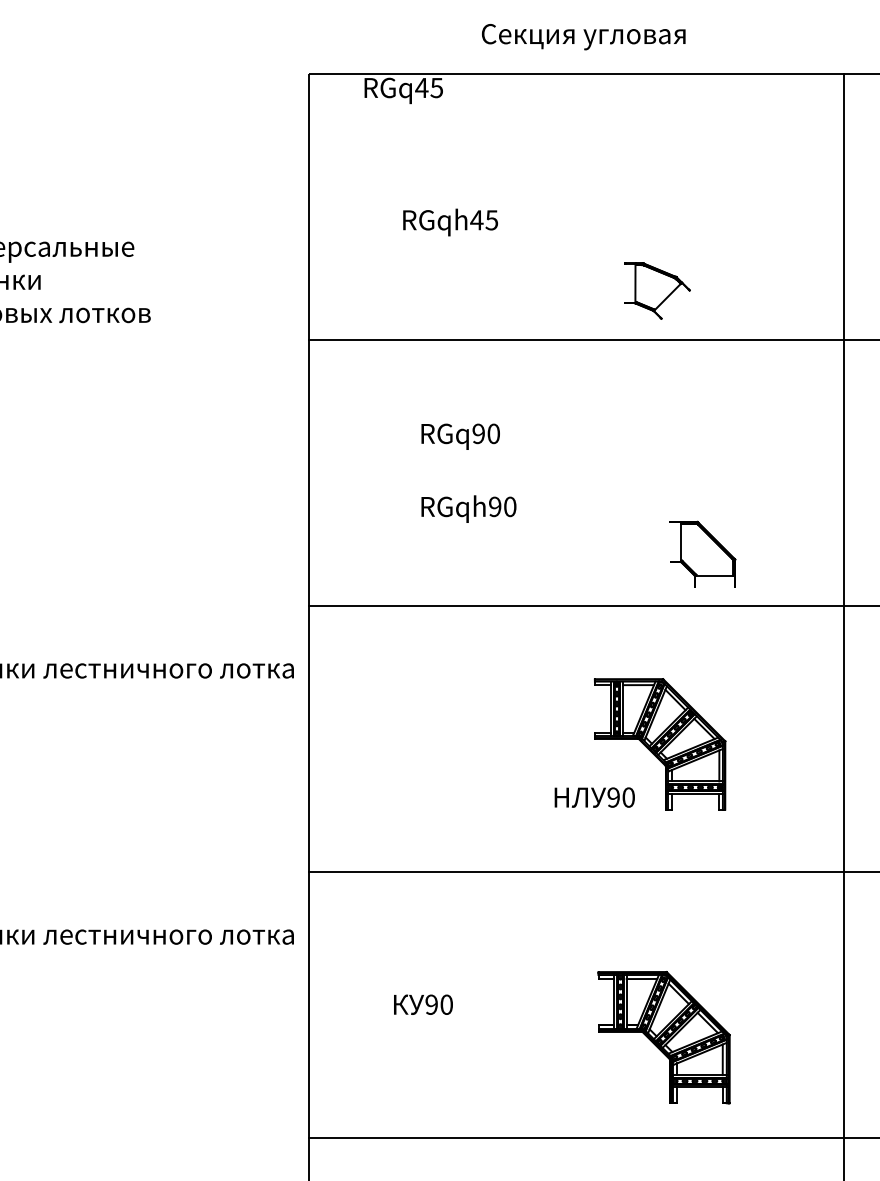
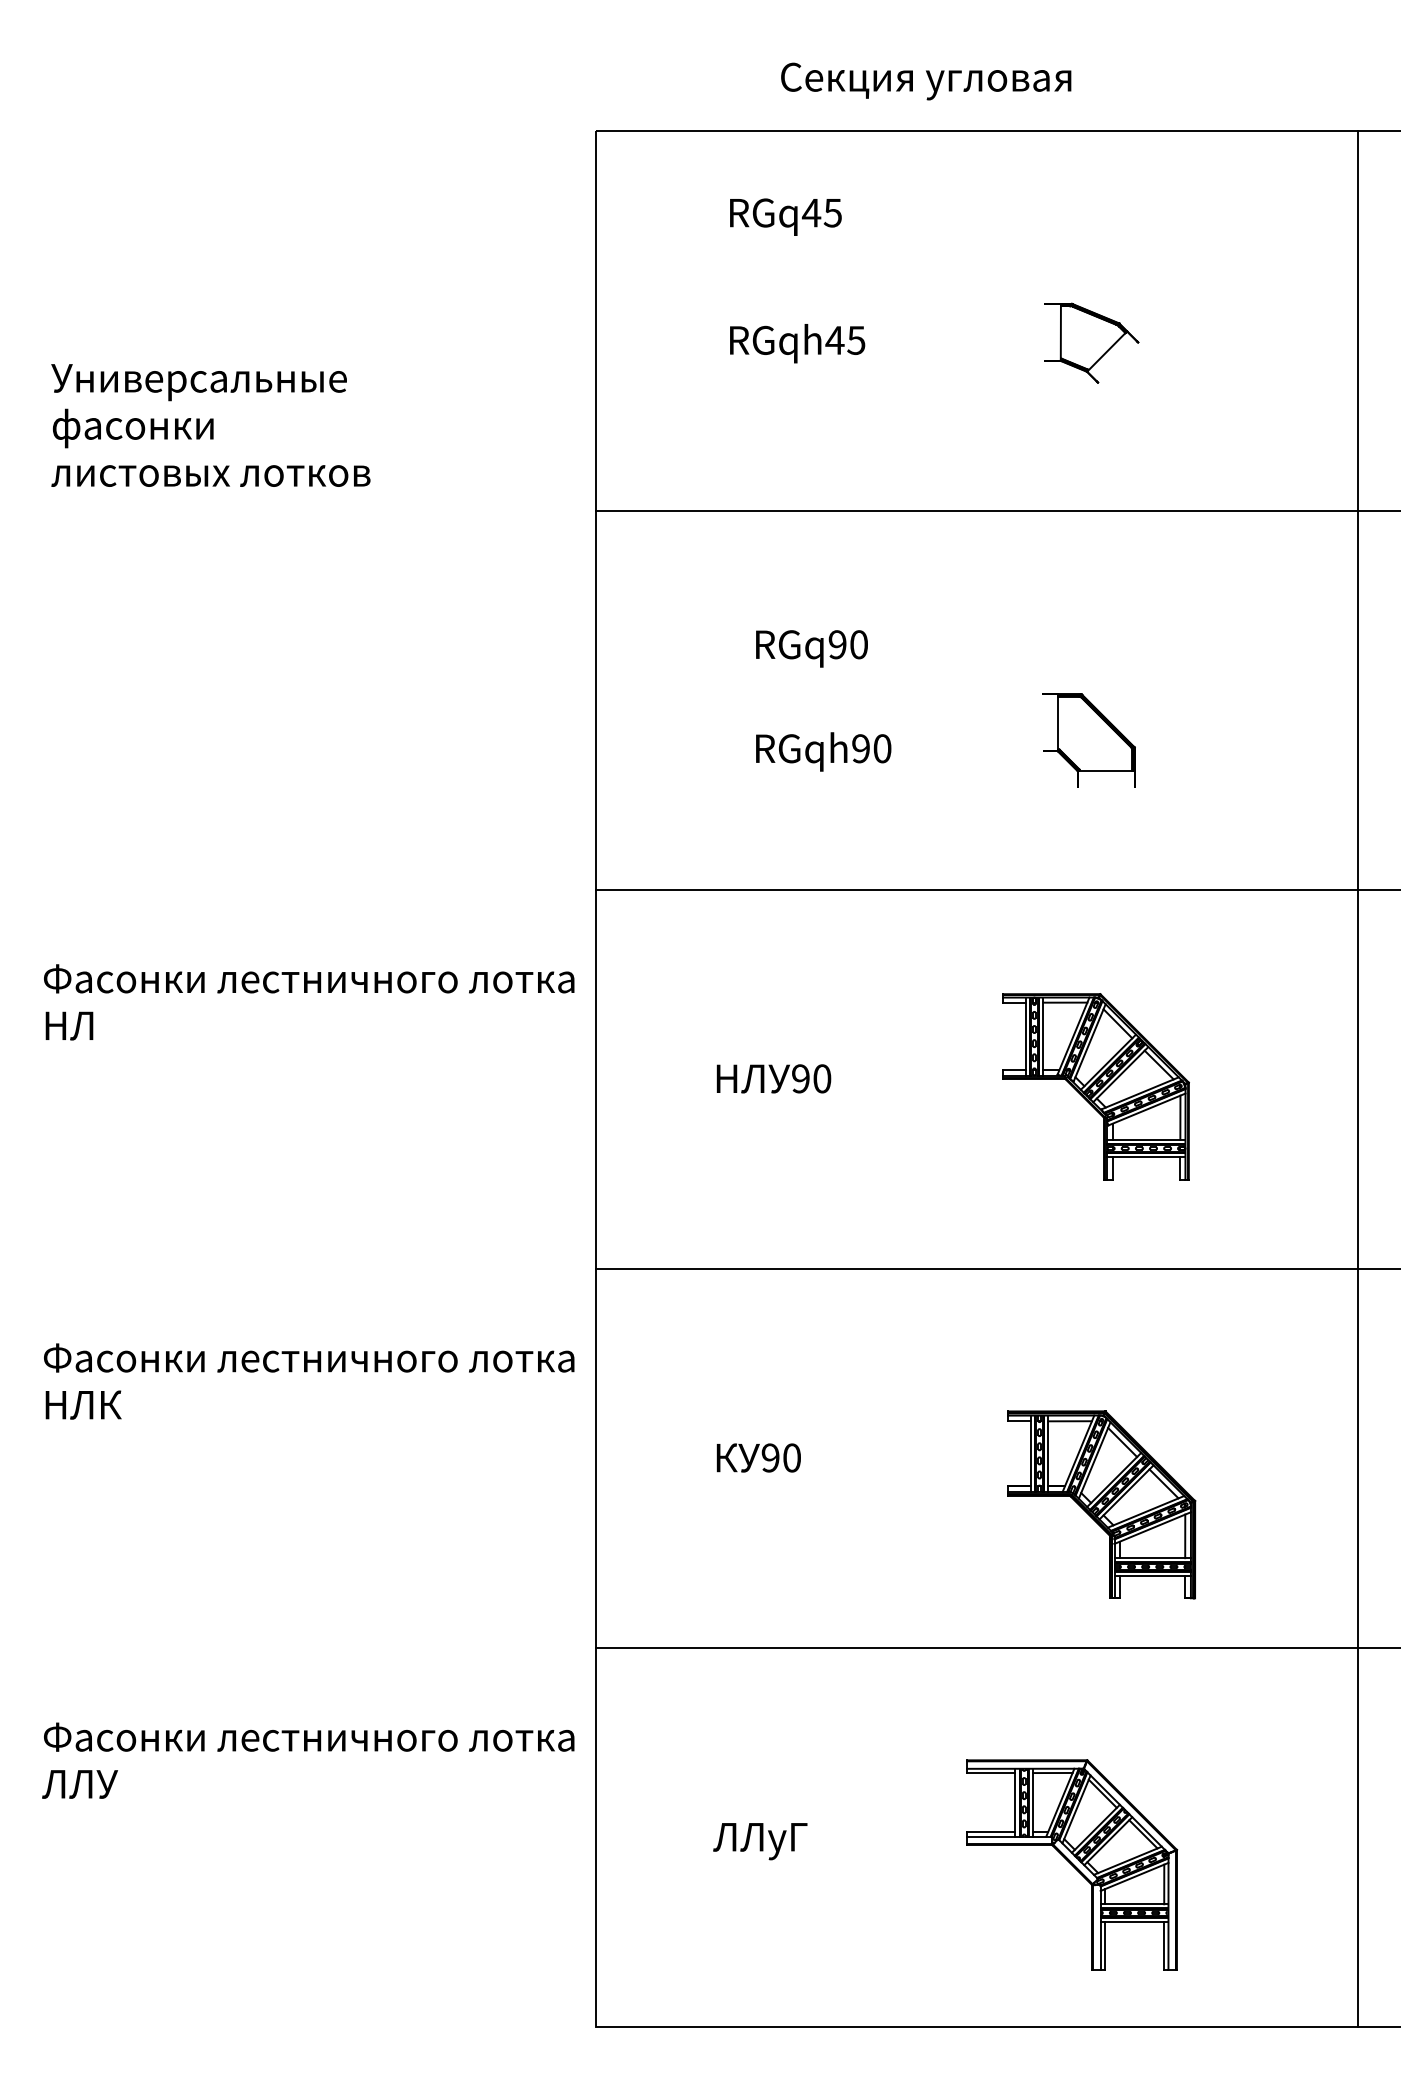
text: (583, 37) -> (926, 81), moved
text: (403, 90) -> (785, 216), moved
part: (656, 290) -> (1091, 342), moved
part: (702, 554) -> (1088, 740), moved
text: (594, 797) -> (773, 1078), moved

